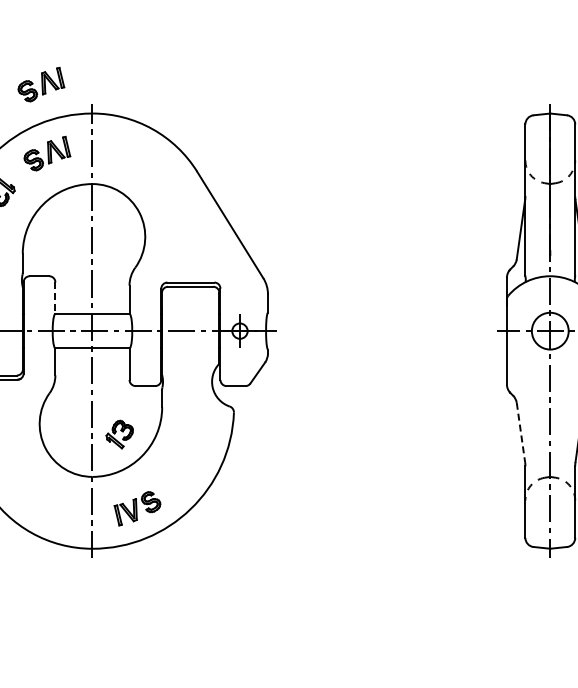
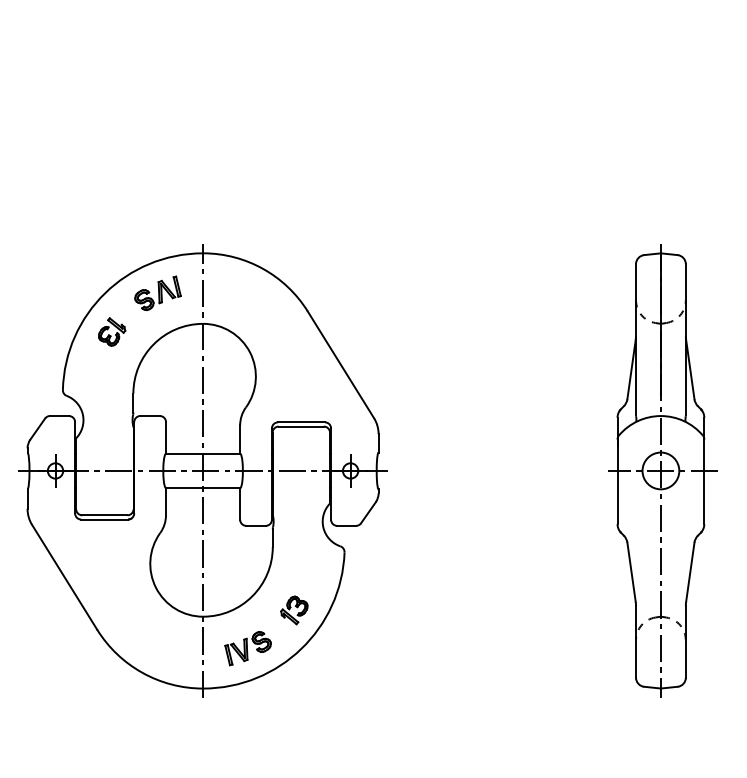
part: (40, 83) -> (151, 223), removed
line: (55, 297) -> (166, 437), dashed -> solid
line: (520, 432) -> (631, 572), dashed -> solid
part: (119, 434) -> (294, 610), moved

